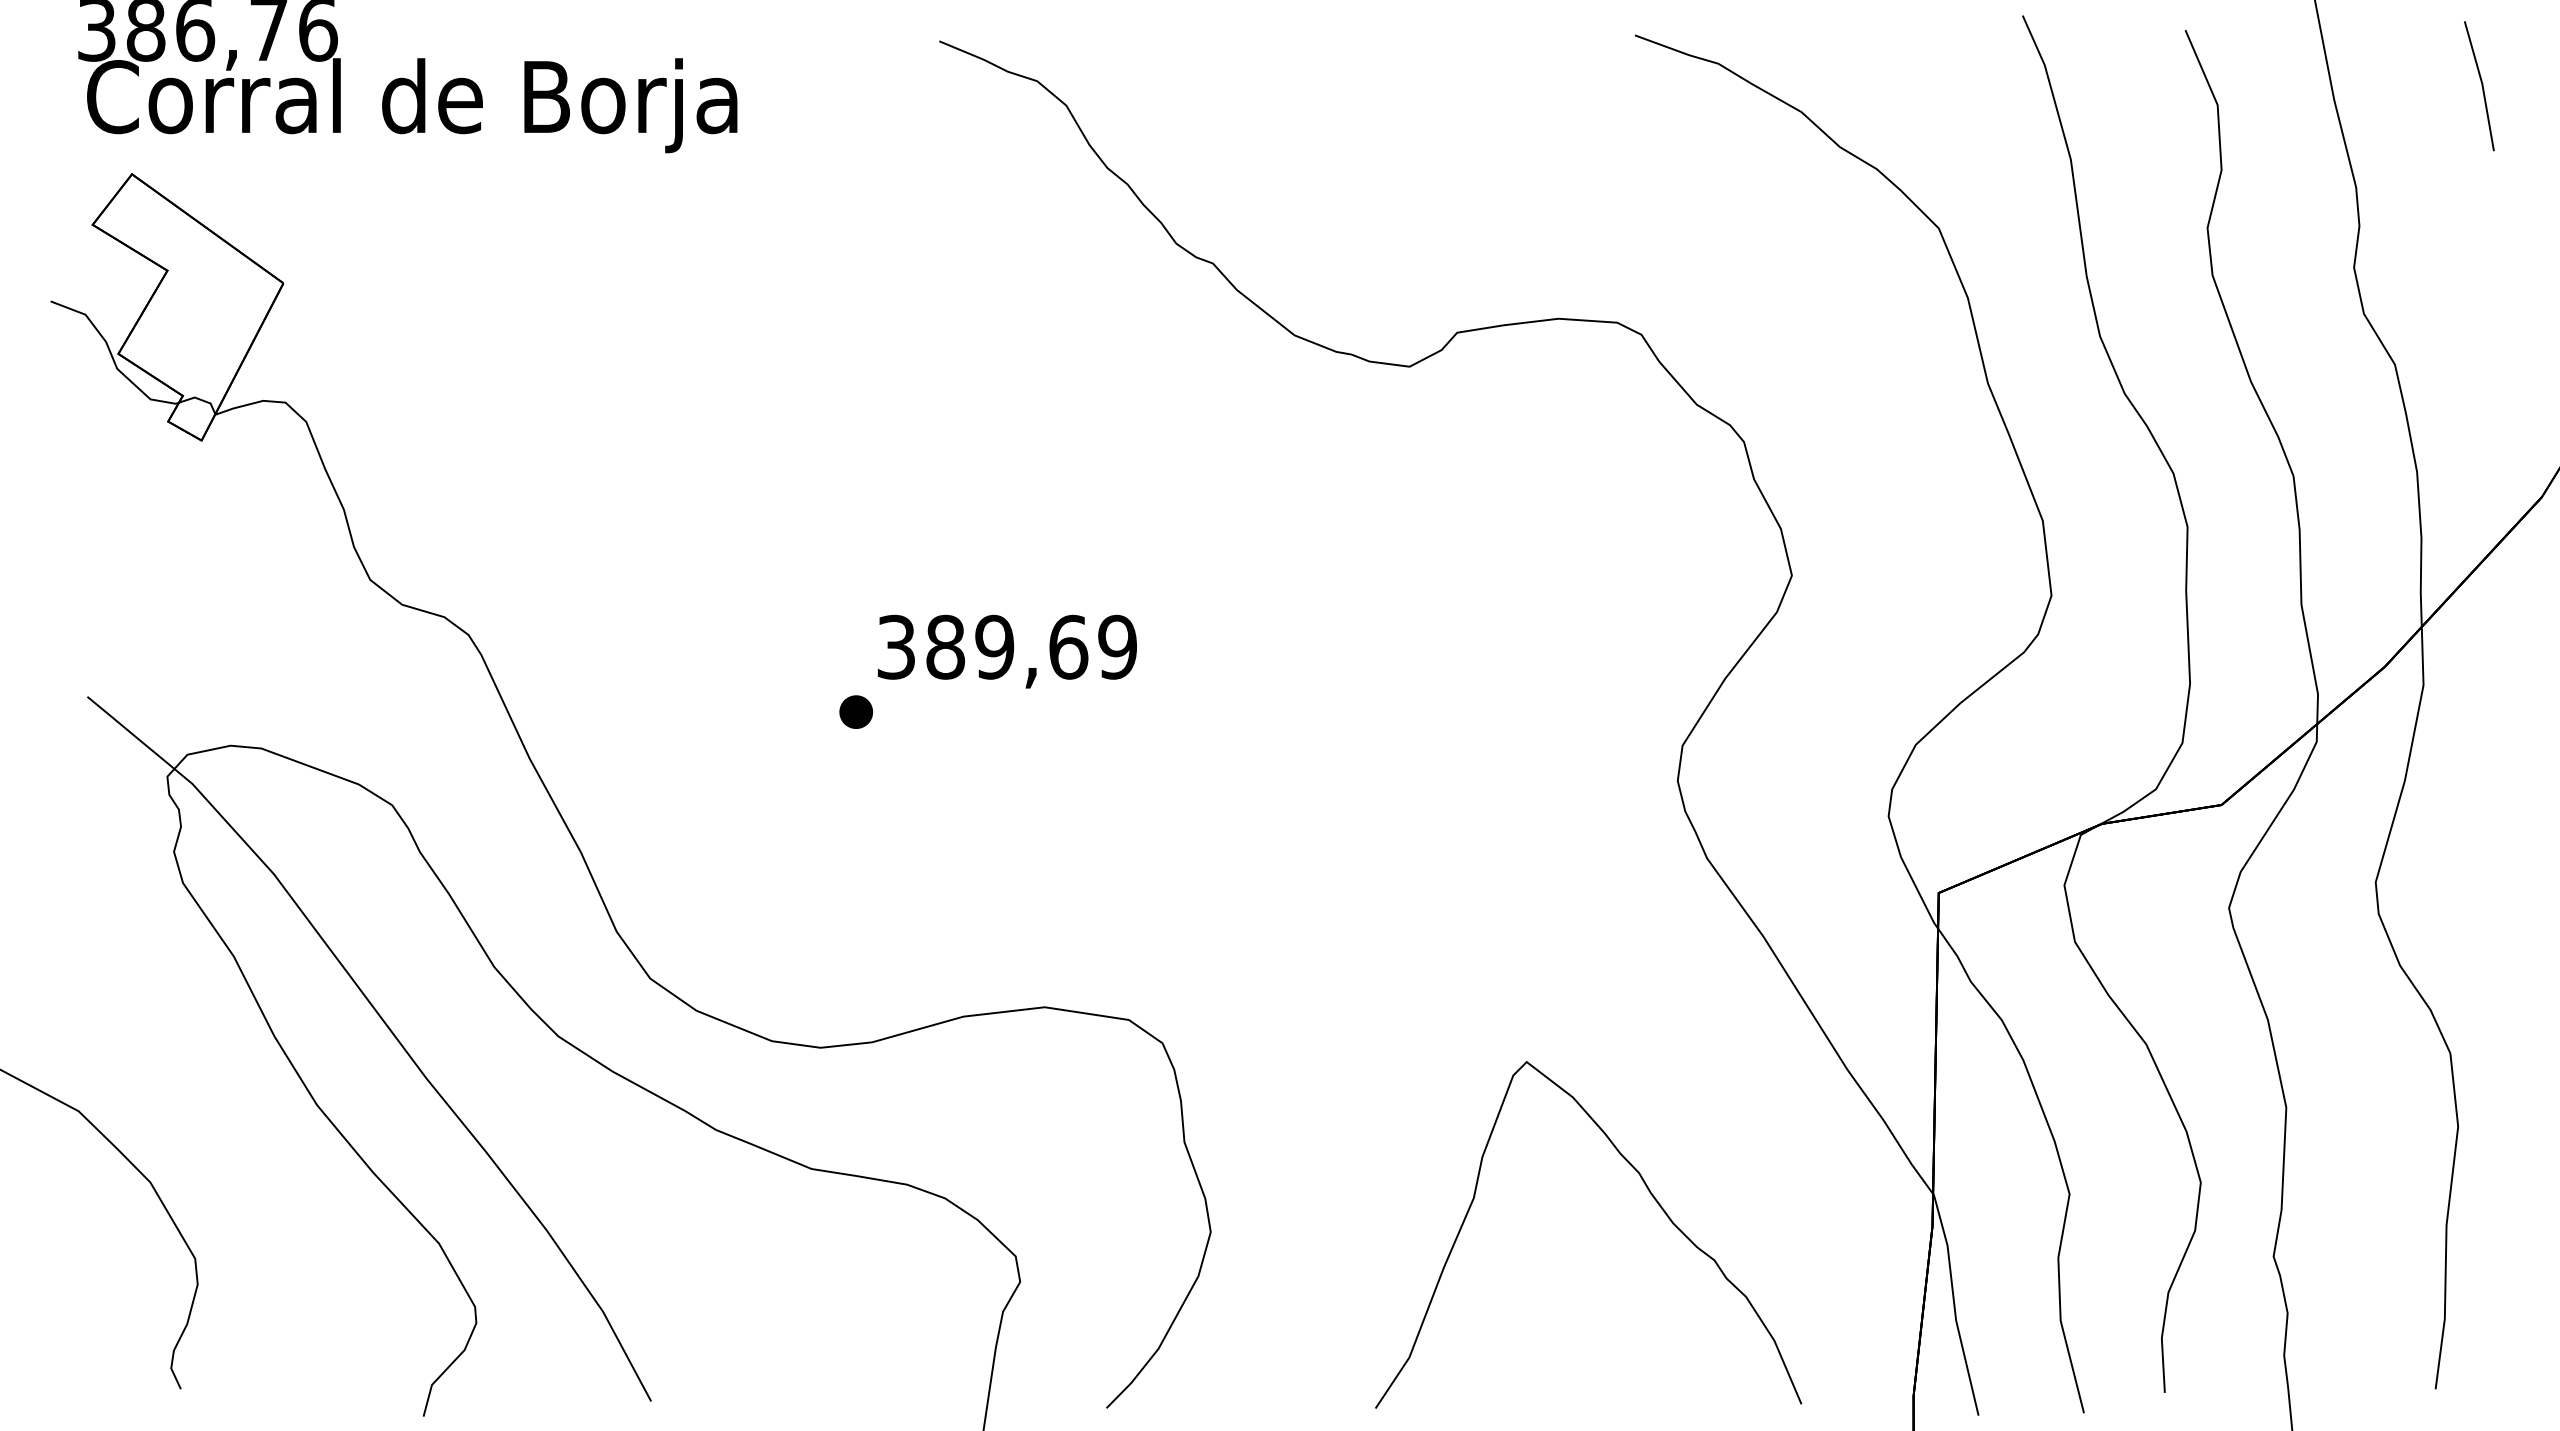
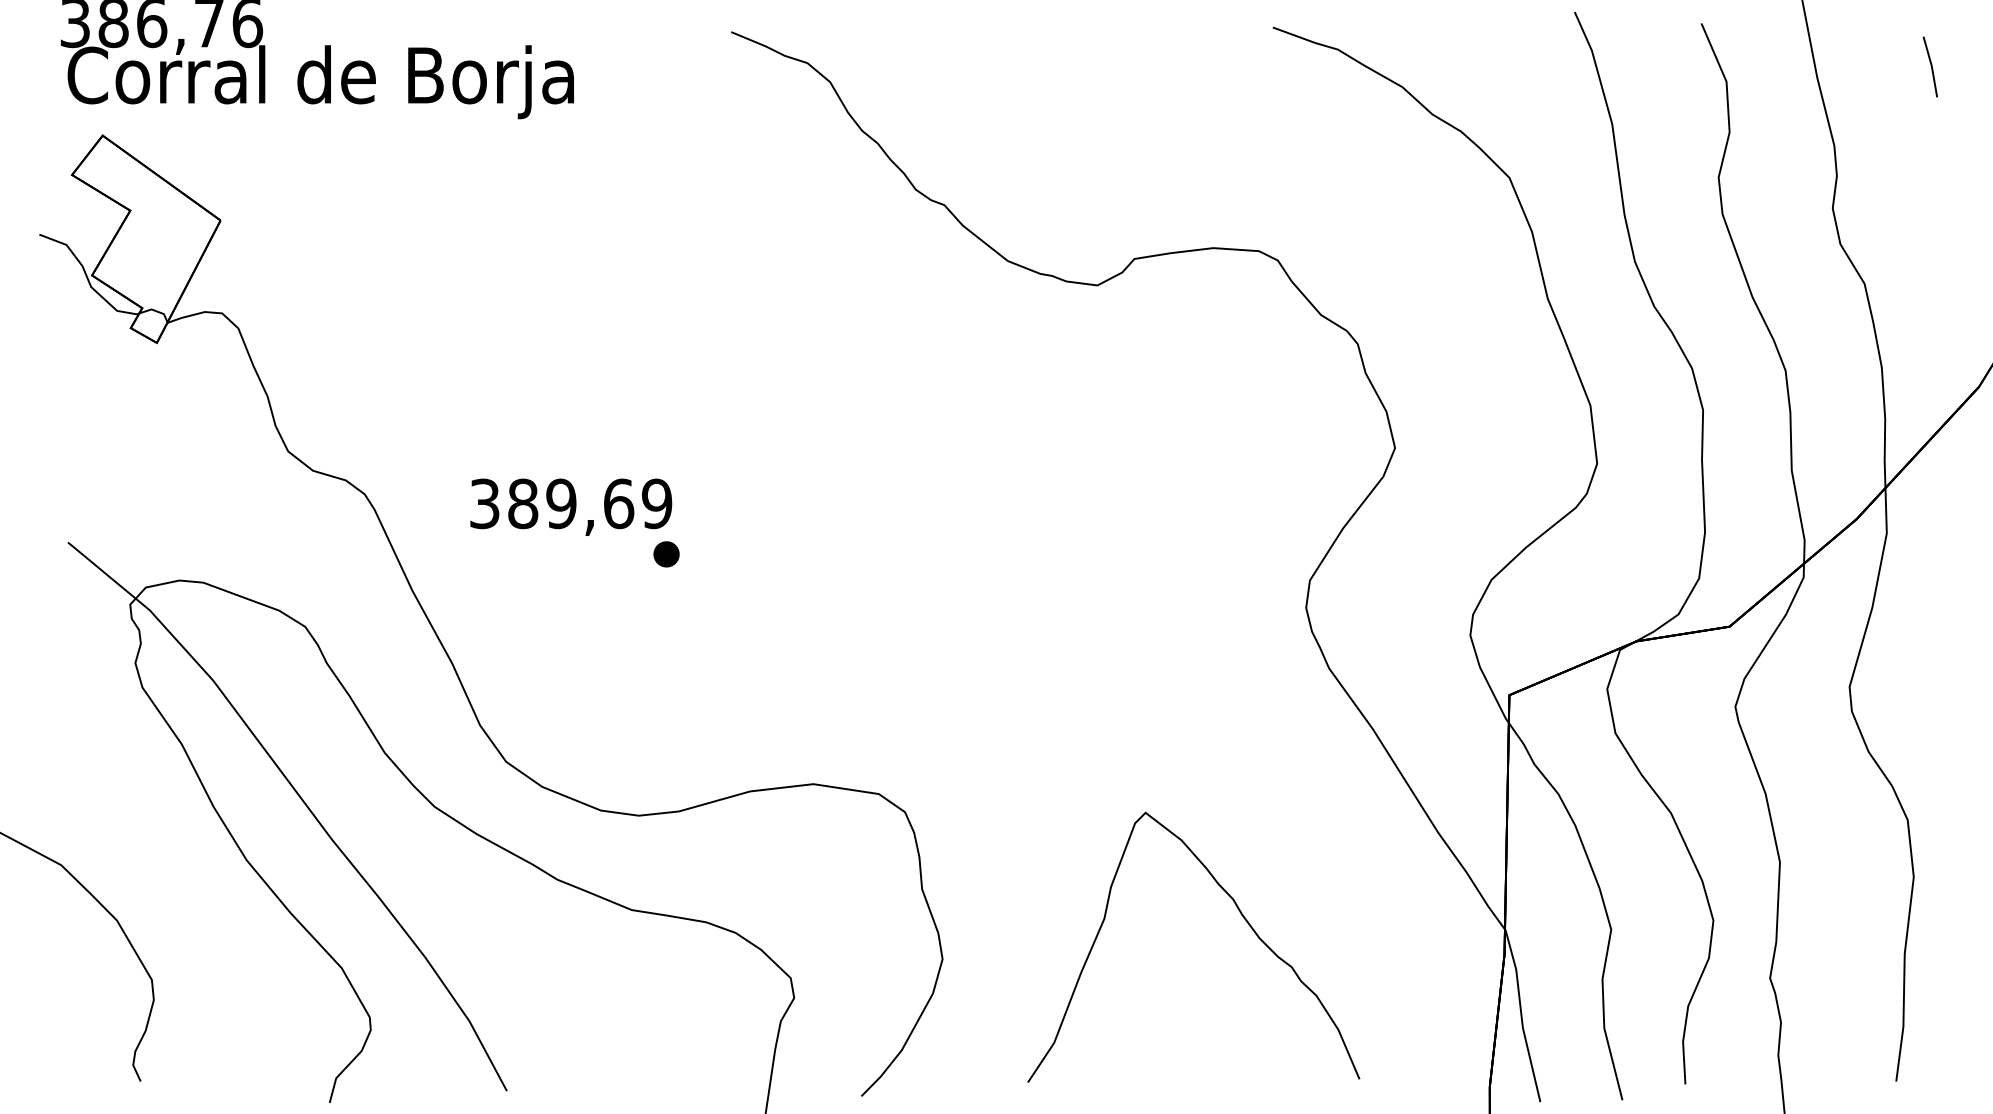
part: (2479, 85) -> (1930, 66), size x0.6
text: (1007, 650) -> (571, 506), moved
curve: (1649, 1193) -> (1241, 915), moved

